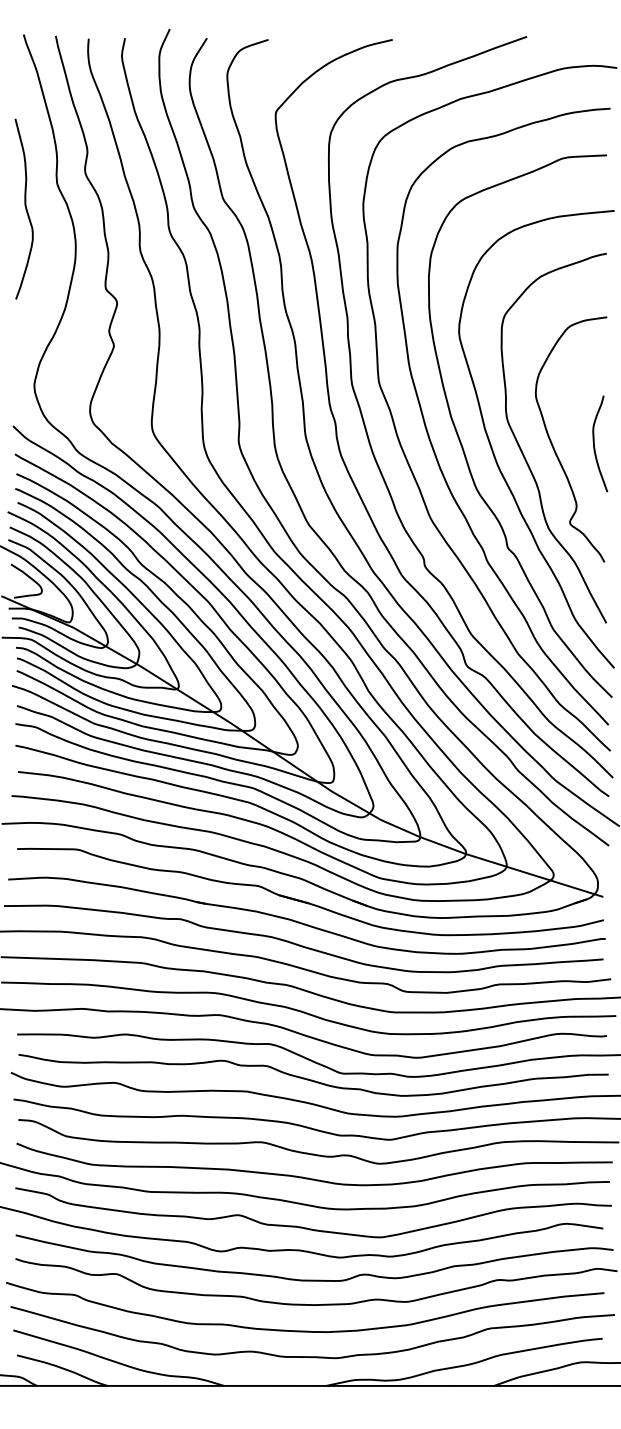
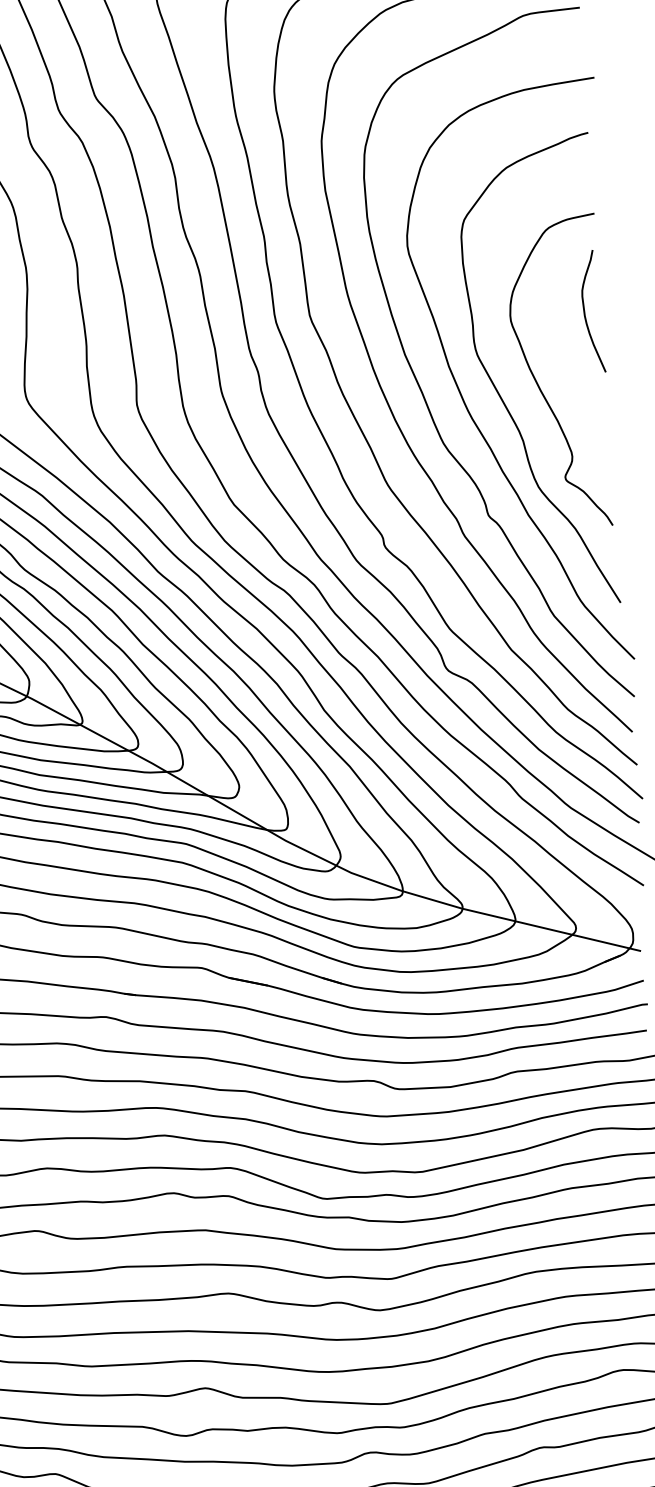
curve: (594, 443) -> (585, 311), moved

